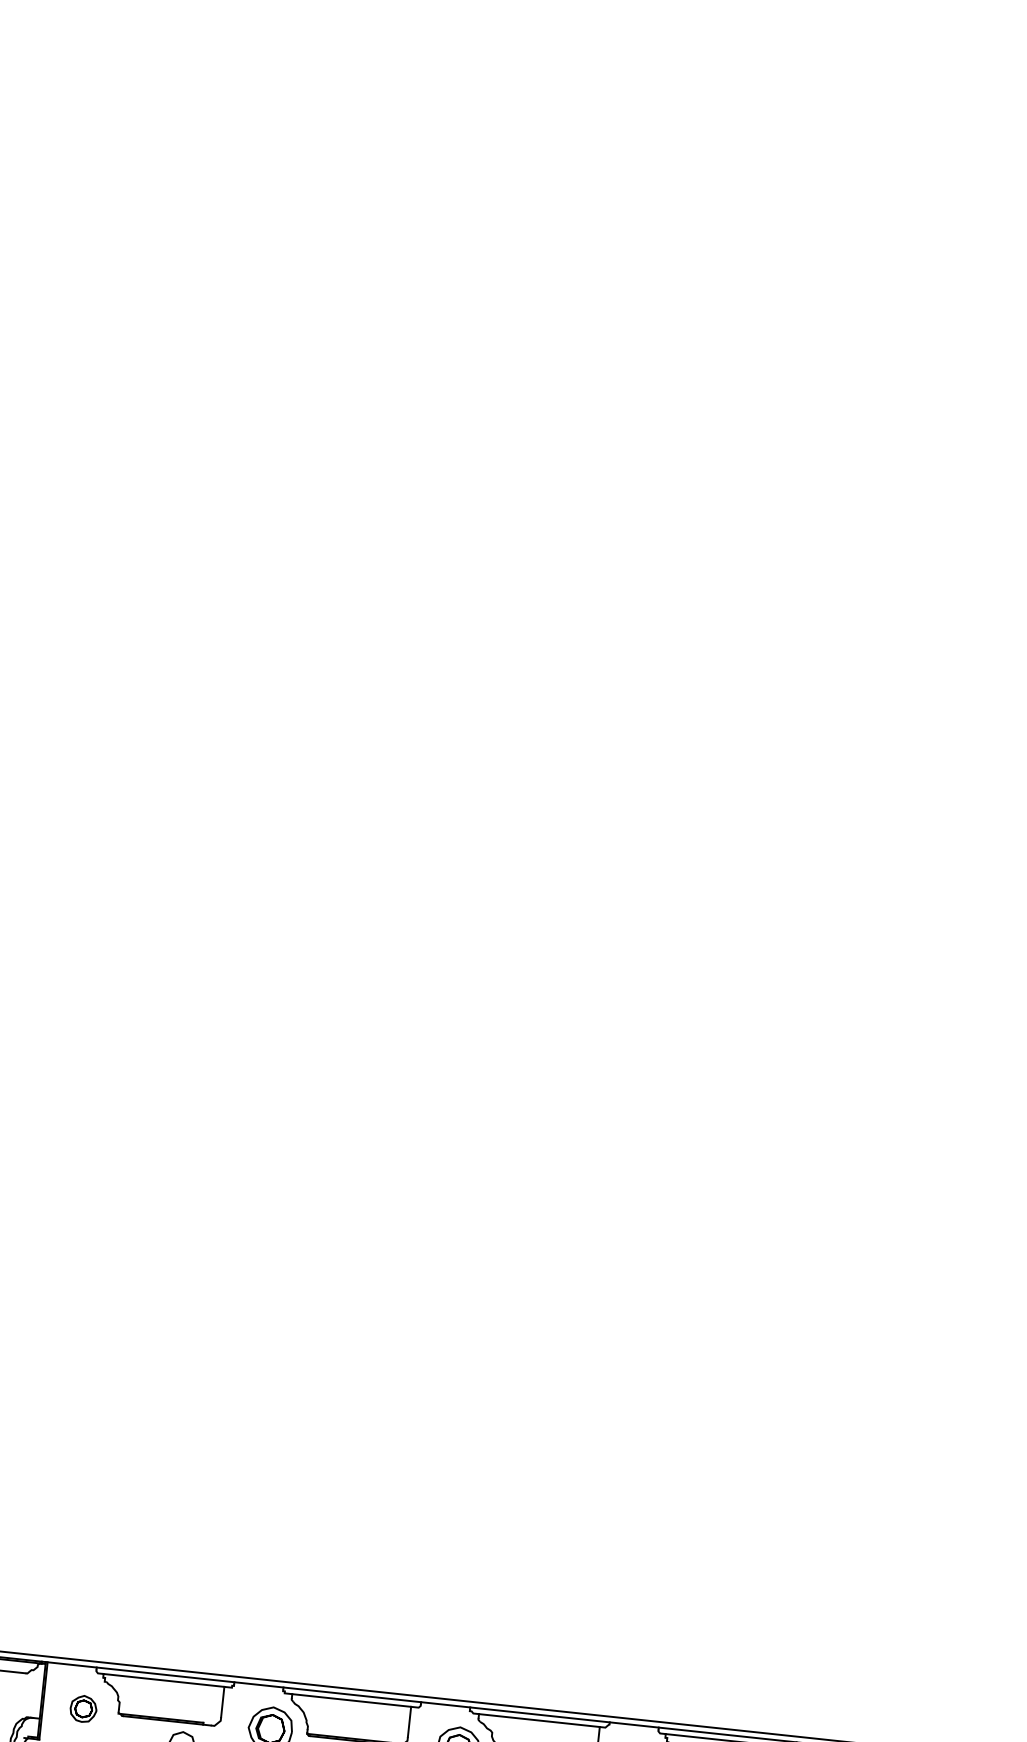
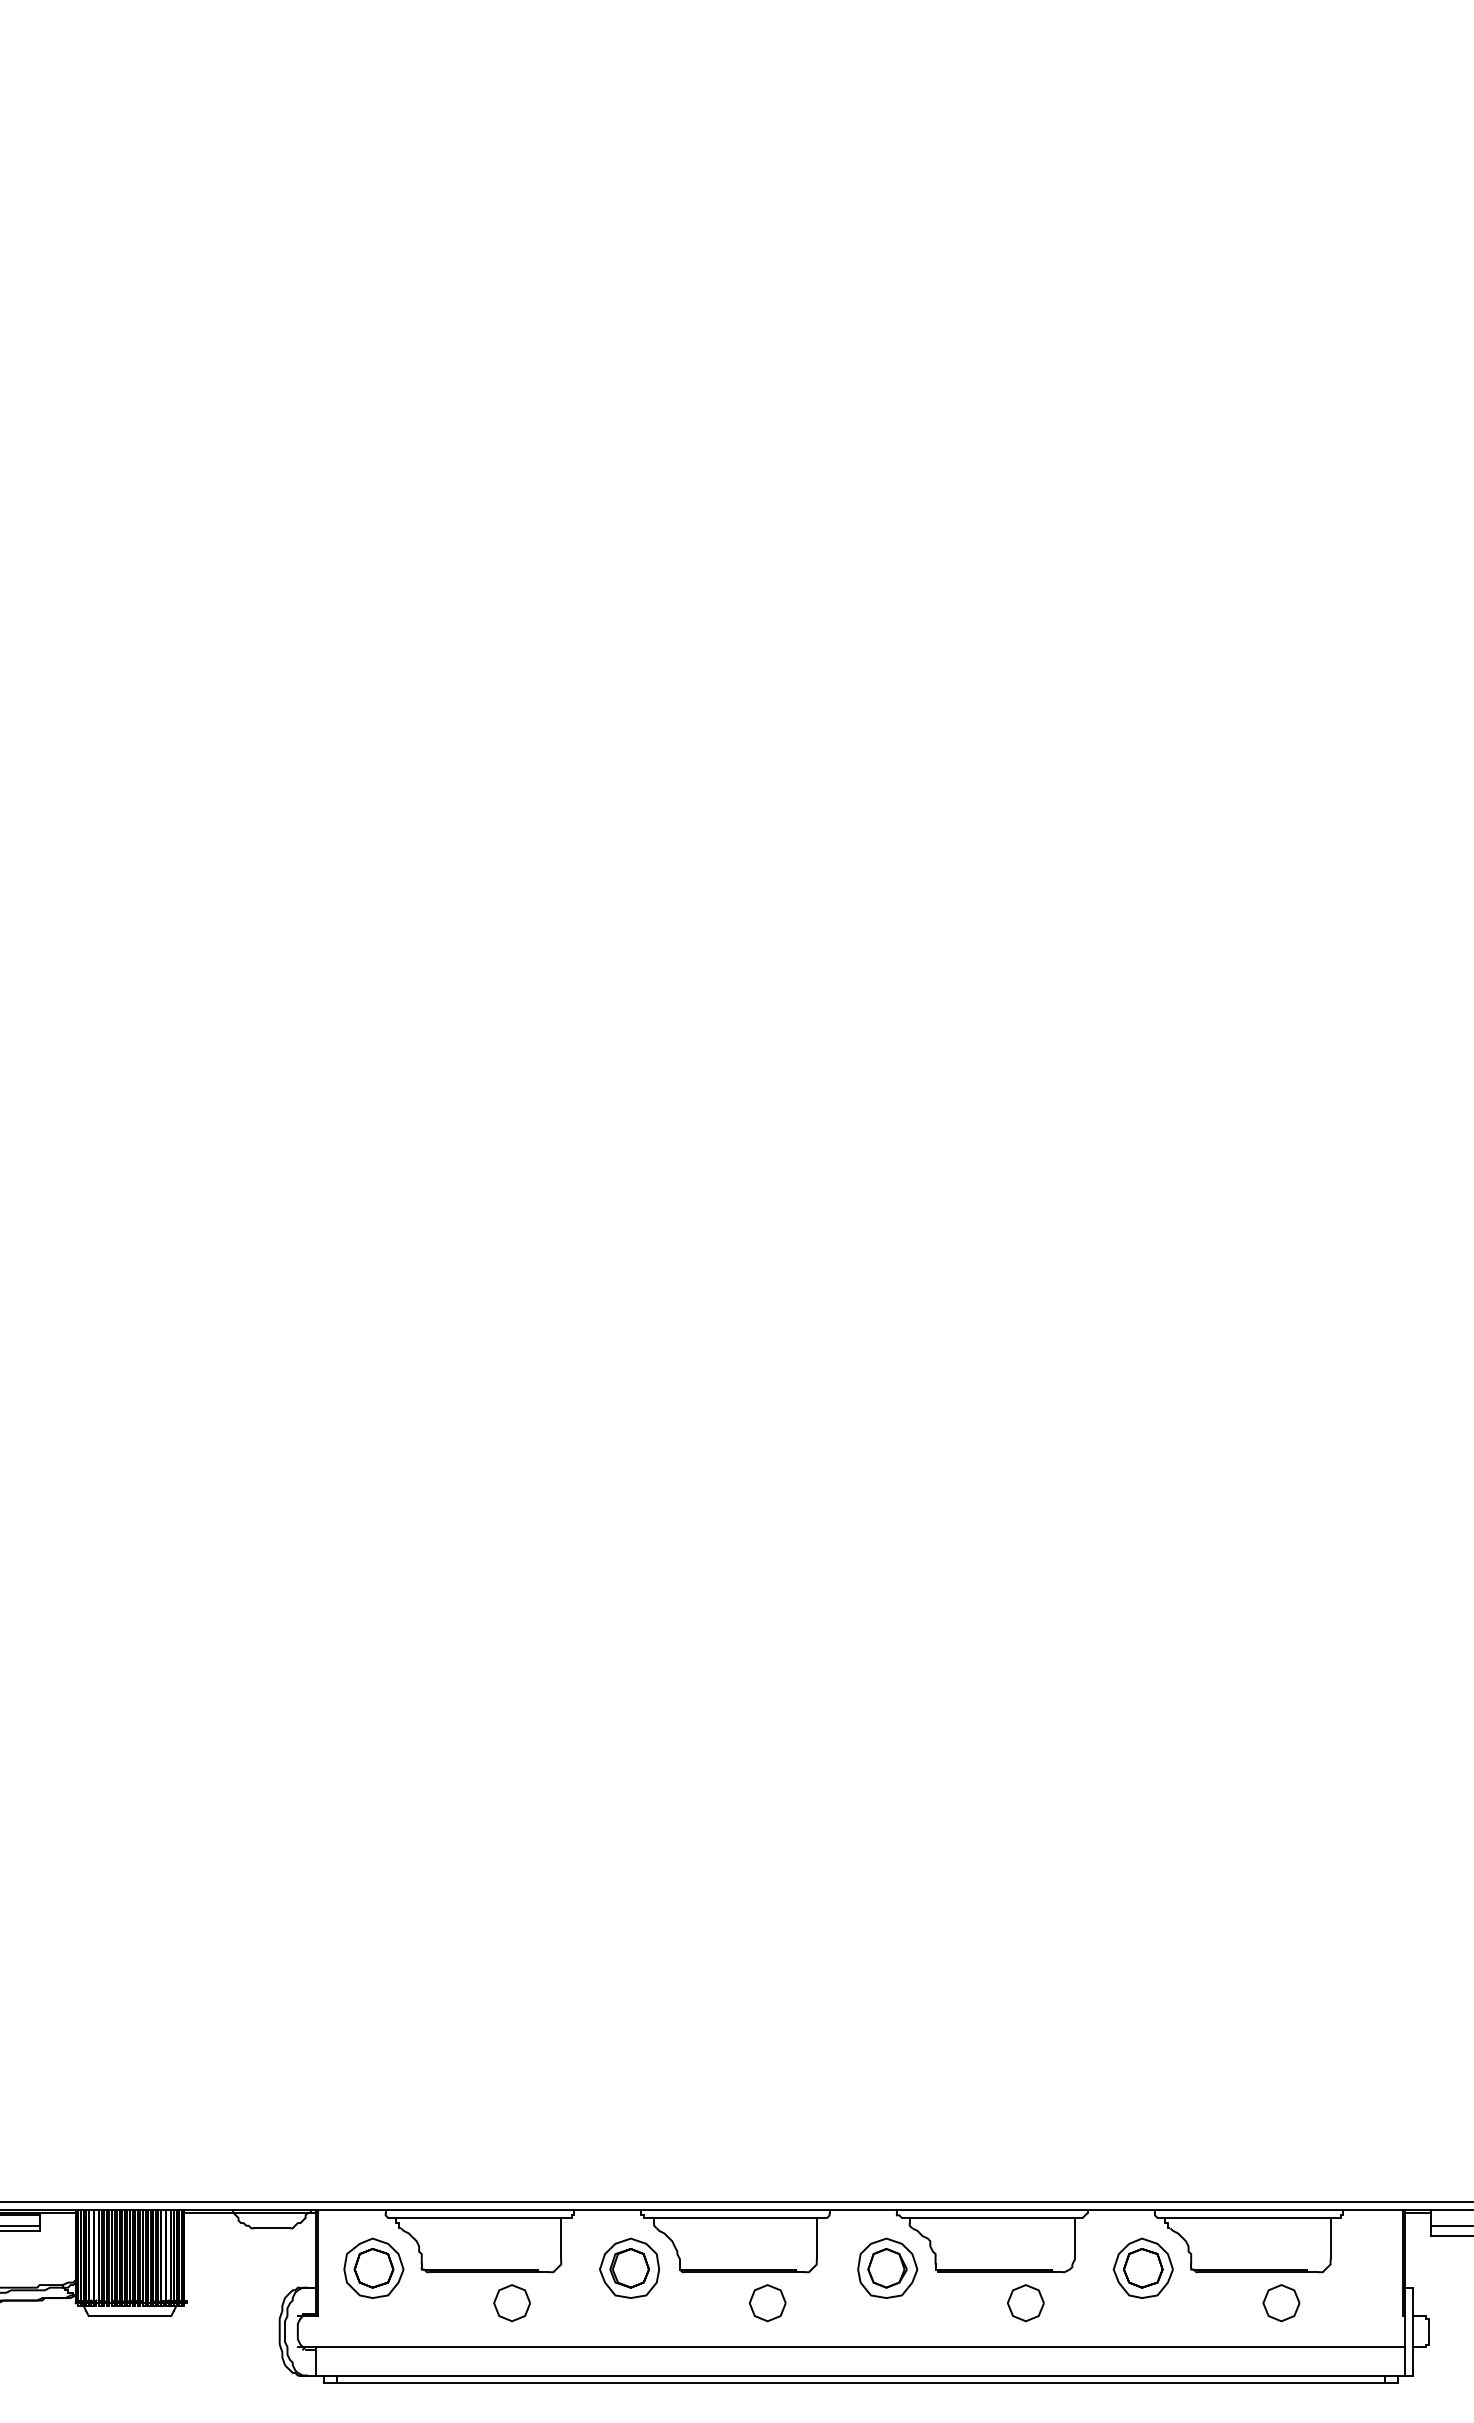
part: (83, 1708) -> (373, 2267), size x1.67

